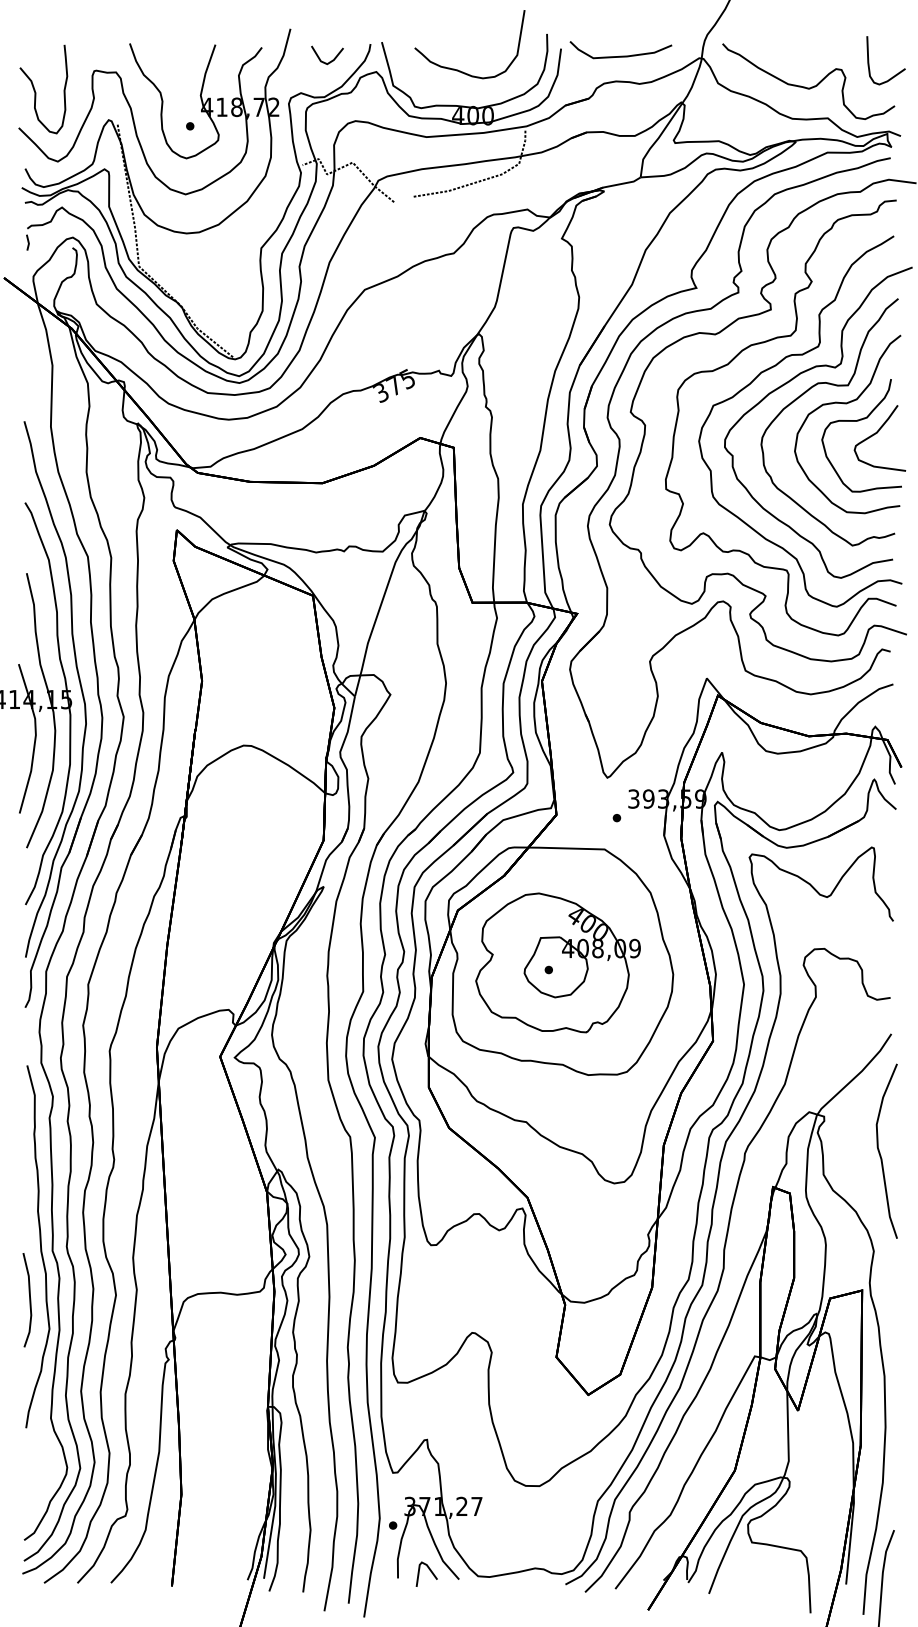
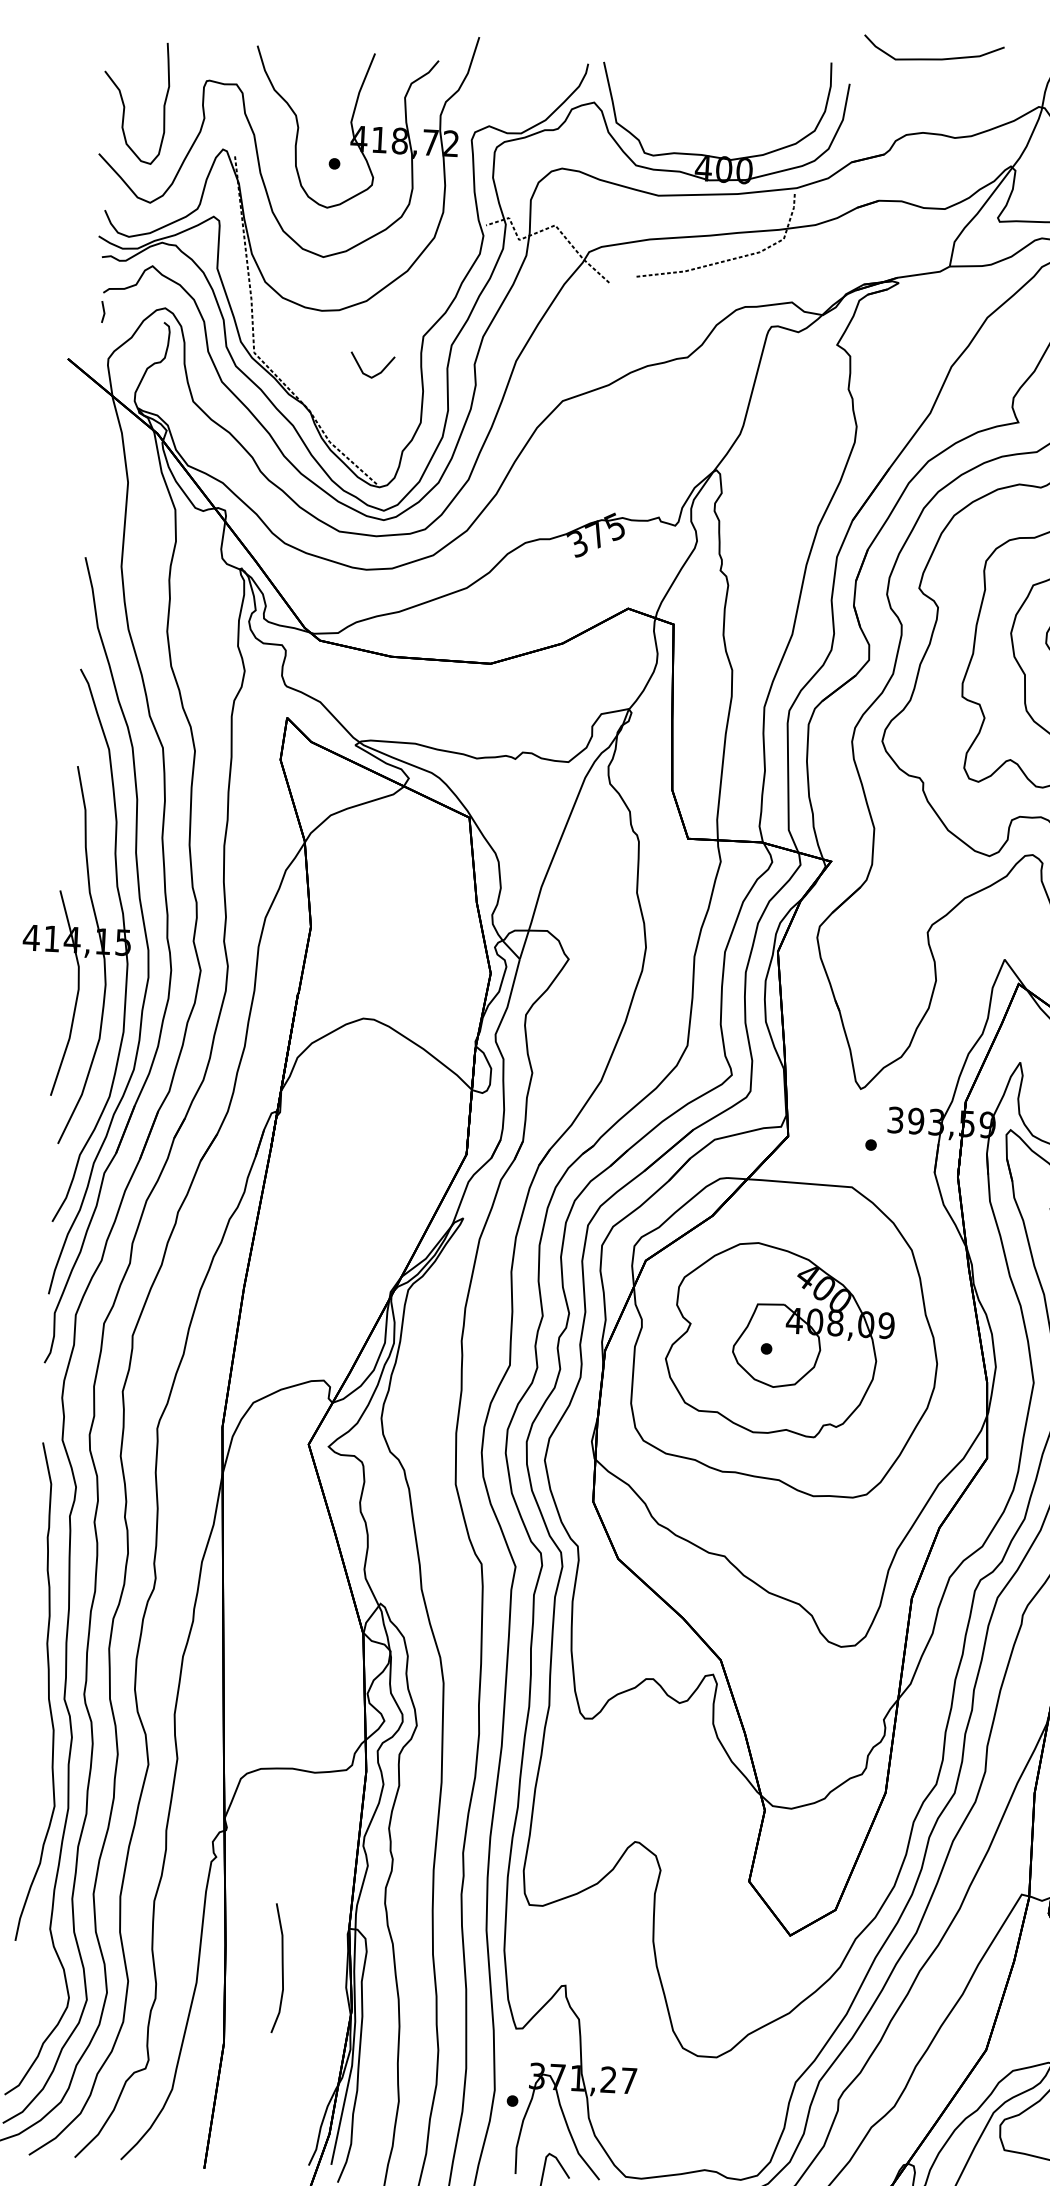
curve: (620, 55) -> (932, 57), moved
line: (329, 61) -> (374, 374), moved
curve: (458, 69) -> (707, 105), removed
curve: (29, 1300) -> (281, 1968), moved

